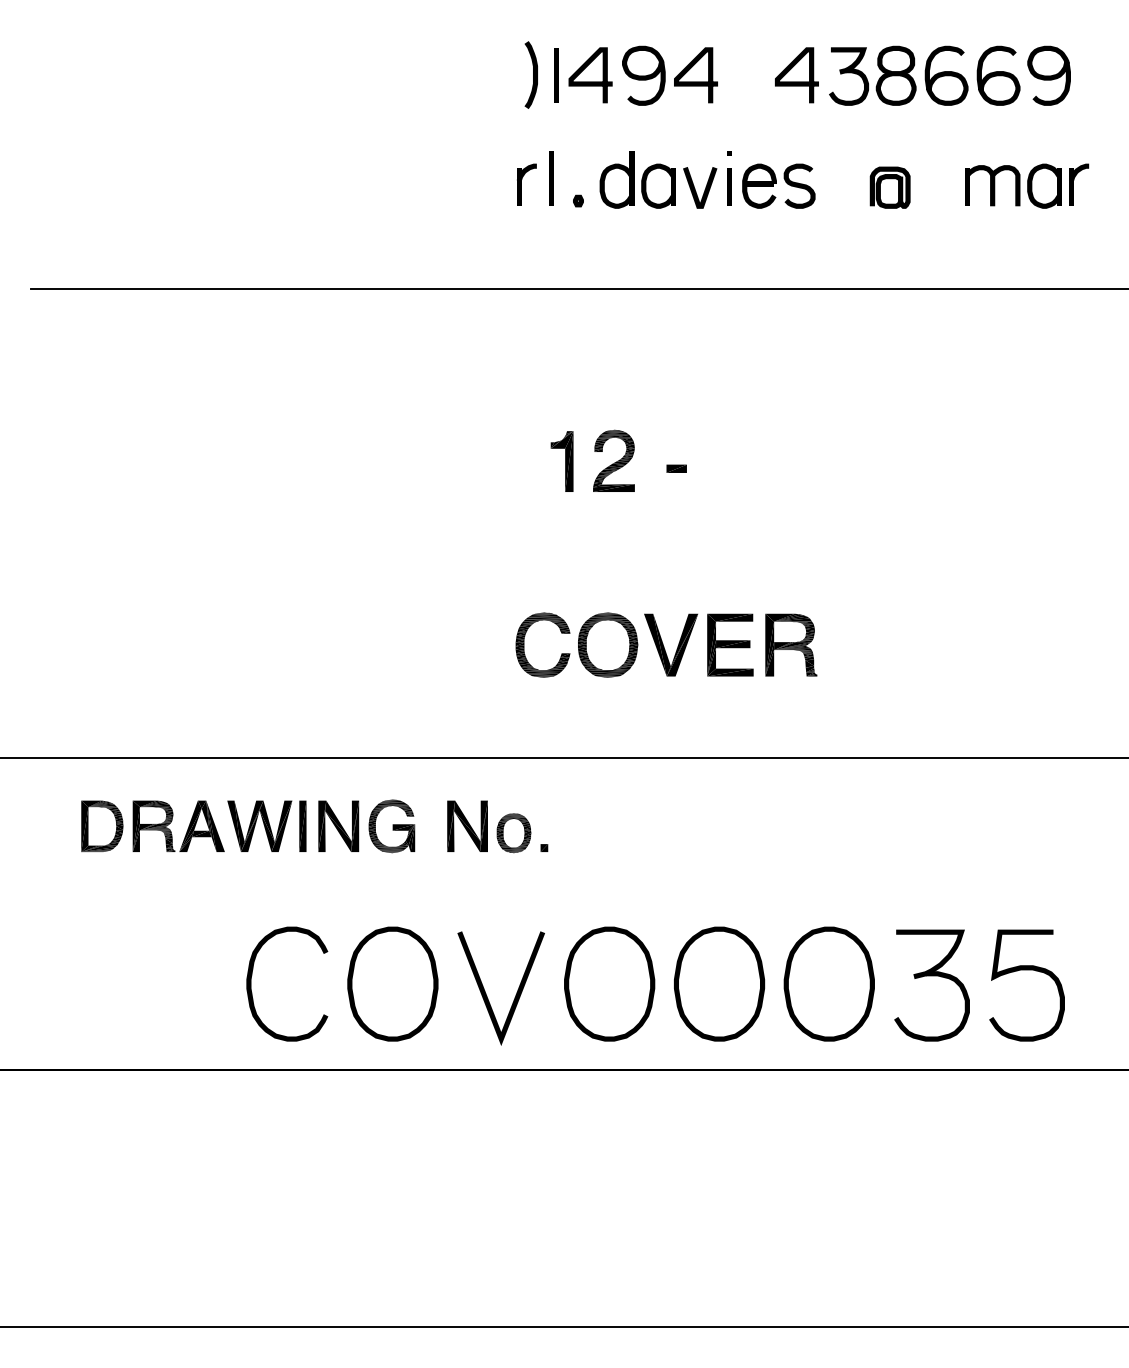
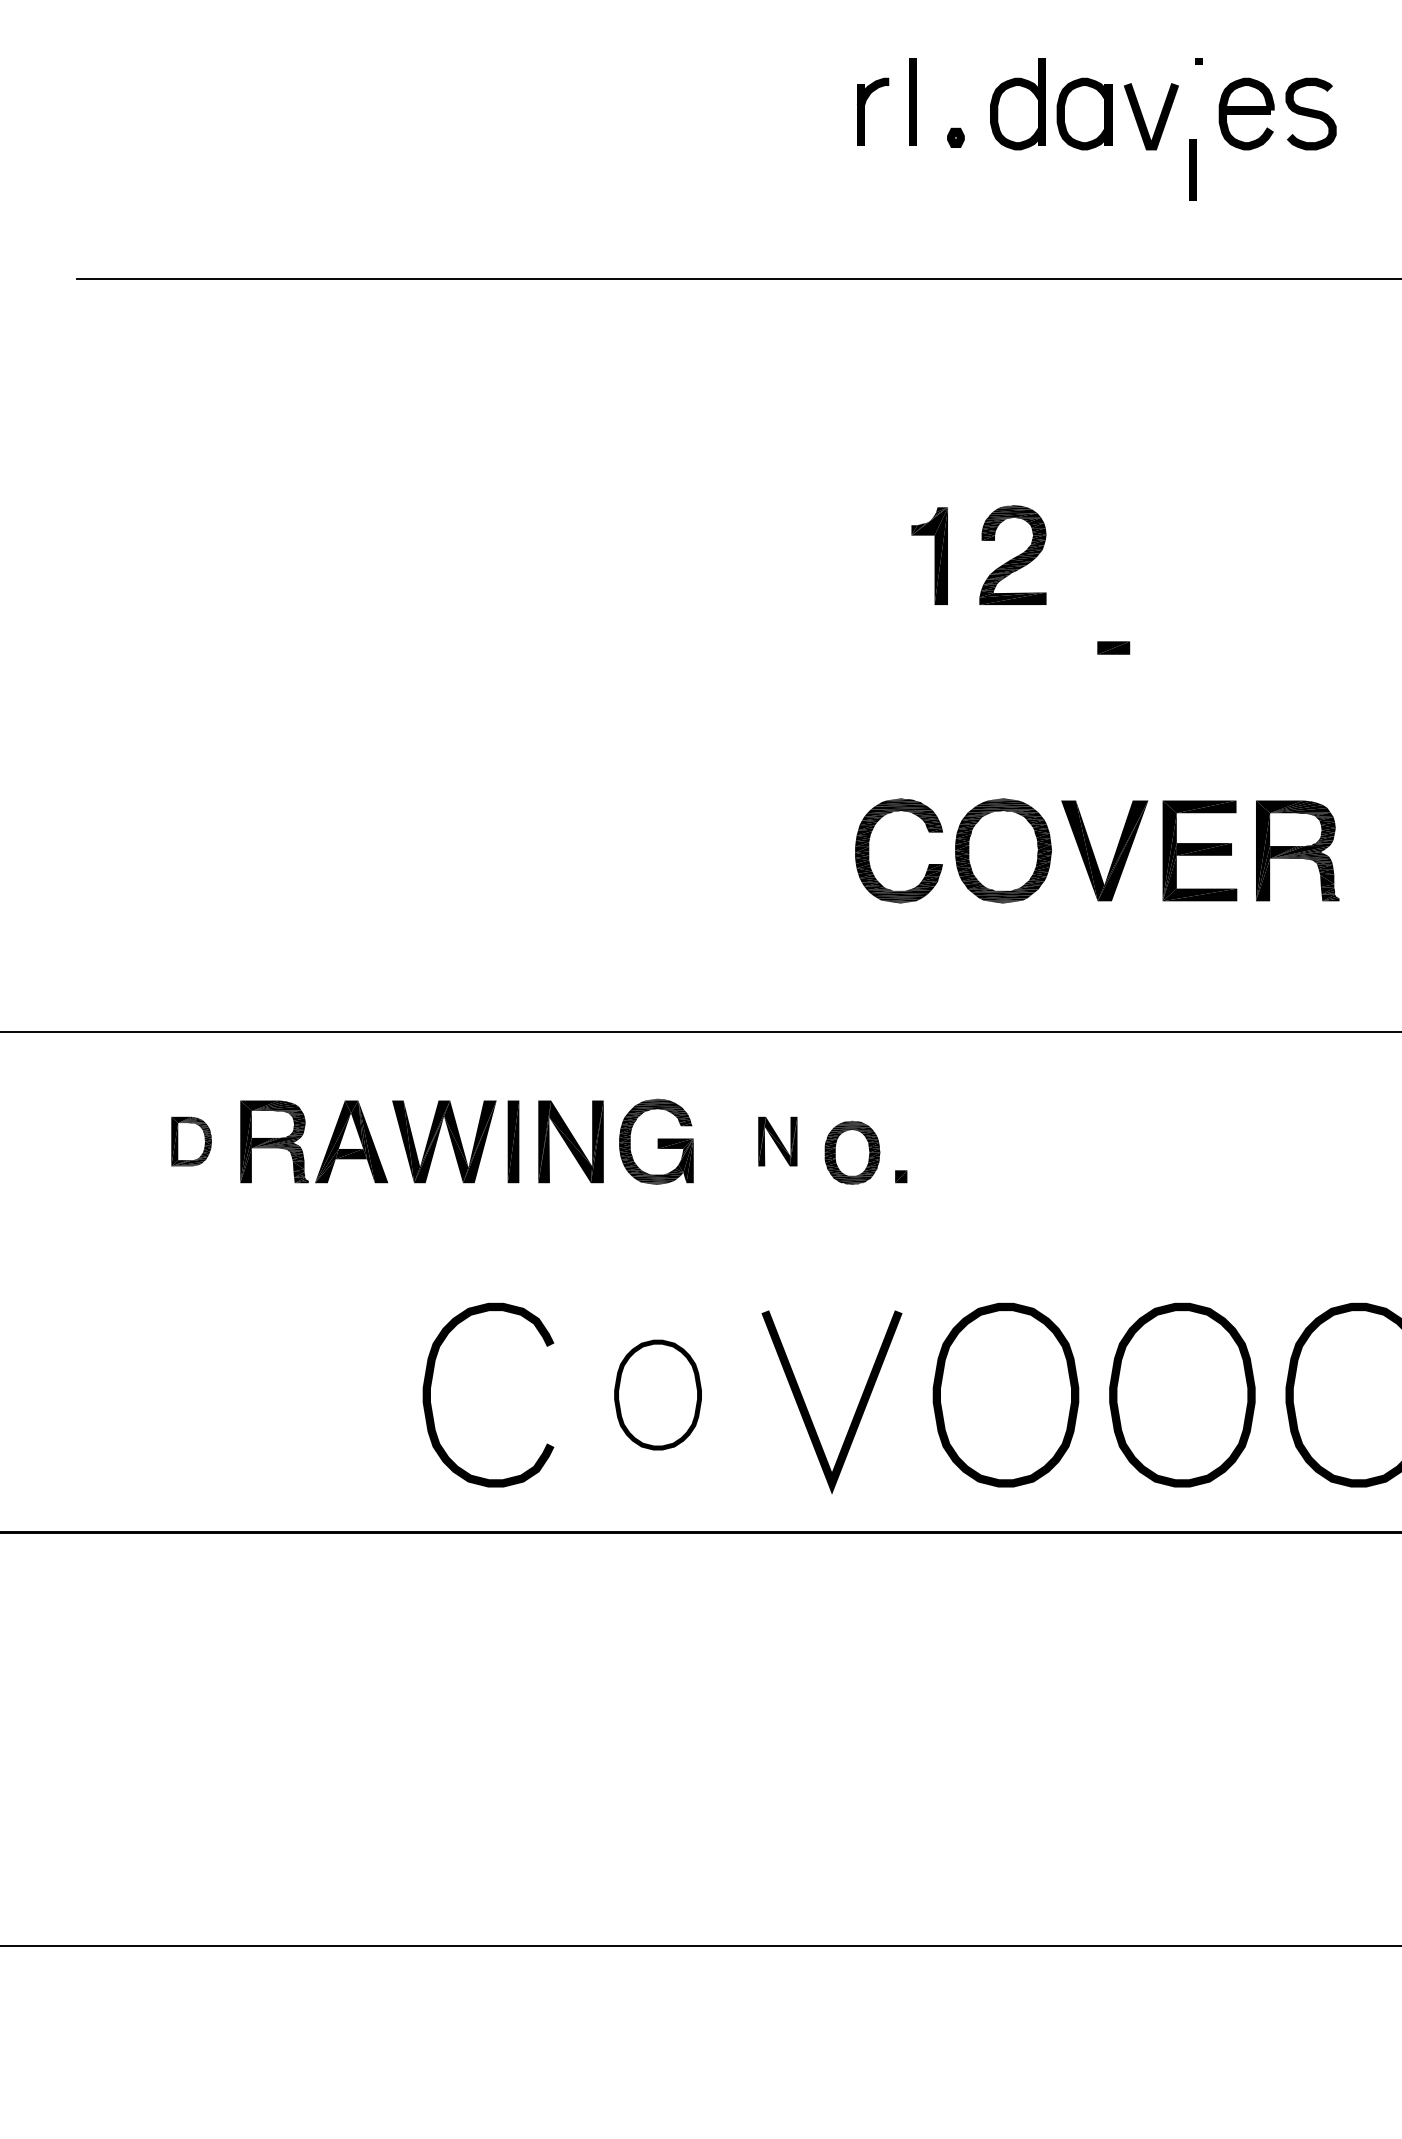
line: (729, 186) -> (1192, 169), moved
part: (676, 468) -> (1113, 647), moved
part: (102, 825) -> (191, 1140), size x0.6
part: (467, 825) -> (777, 1140), size x0.6
part: (392, 983) -> (657, 1394), size x0.6

